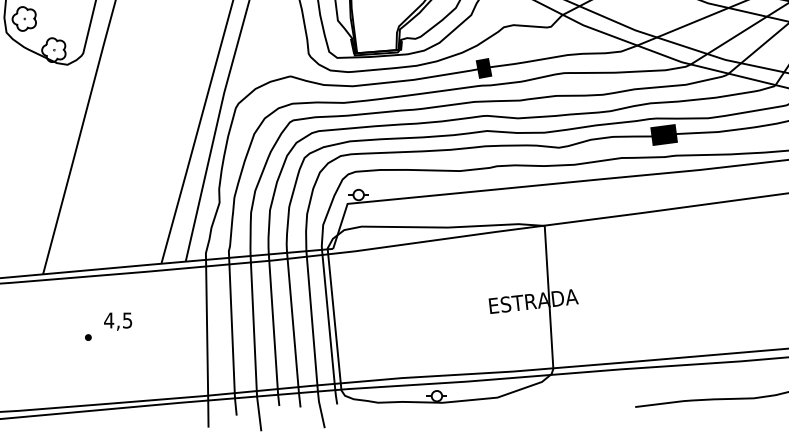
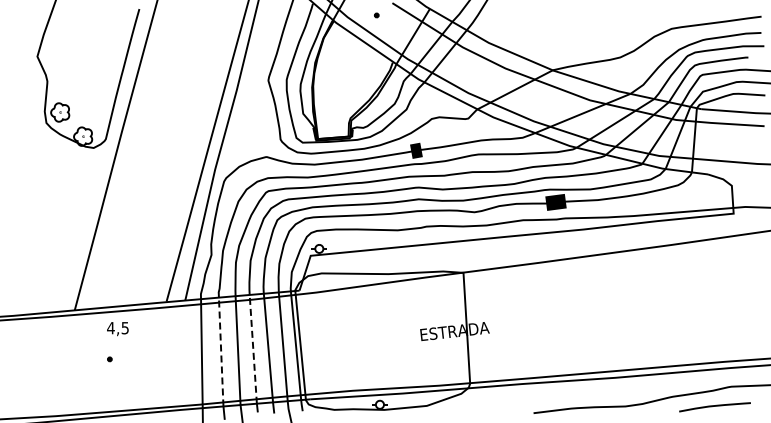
text: (117, 322) -> (117, 329), moved
line: (273, 323) -> (253, 348), solid -> dashed
line: (232, 327) -> (221, 351), solid -> dashed

